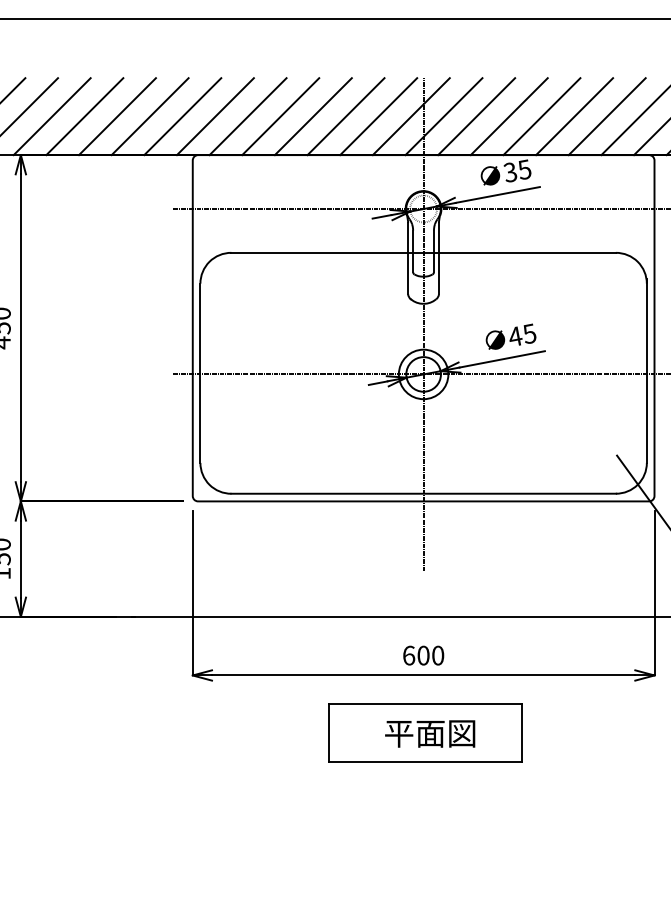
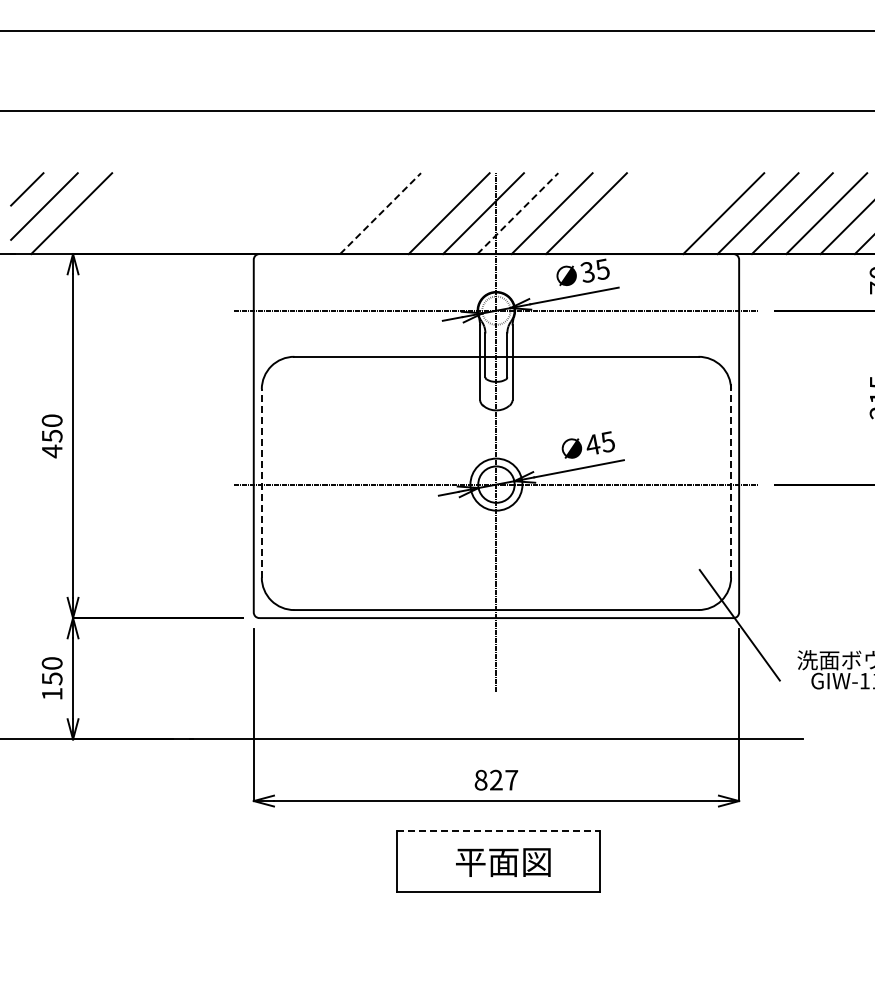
line: (51, 116) -> (105, 213), removed
line: (84, 116) -> (139, 213), removed
line: (117, 116) -> (174, 213), removed
line: (149, 116) -> (208, 213), removed
line: (182, 116) -> (242, 213), removed
line: (215, 116) -> (277, 213), removed
line: (247, 116) -> (311, 213), removed
line: (280, 116) -> (345, 213), removed
line: (313, 116) -> (380, 213), solid -> dashed
line: (345, 116) -> (414, 213), removed
line: (444, 116) -> (518, 213), solid -> dashed
line: (541, 116) -> (620, 213), removed
line: (573, 116) -> (654, 213), removed
line: (607, 116) -> (689, 213), removed
line: (647, 371) -> (731, 481), solid -> dashed
line: (200, 372) -> (261, 482), solid -> dashed
text: (423, 654) -> (496, 779), 600 -> 827
line: (426, 704) -> (499, 831), solid -> dashed

